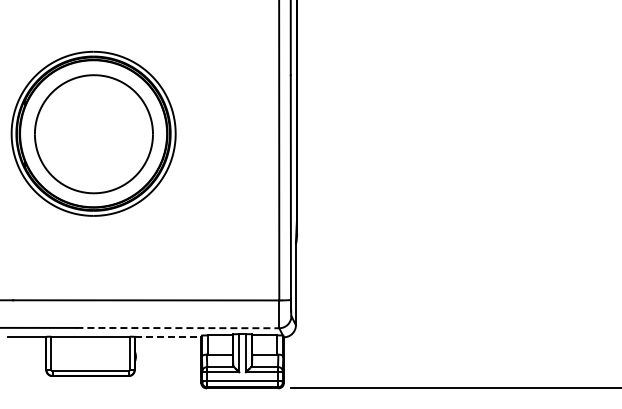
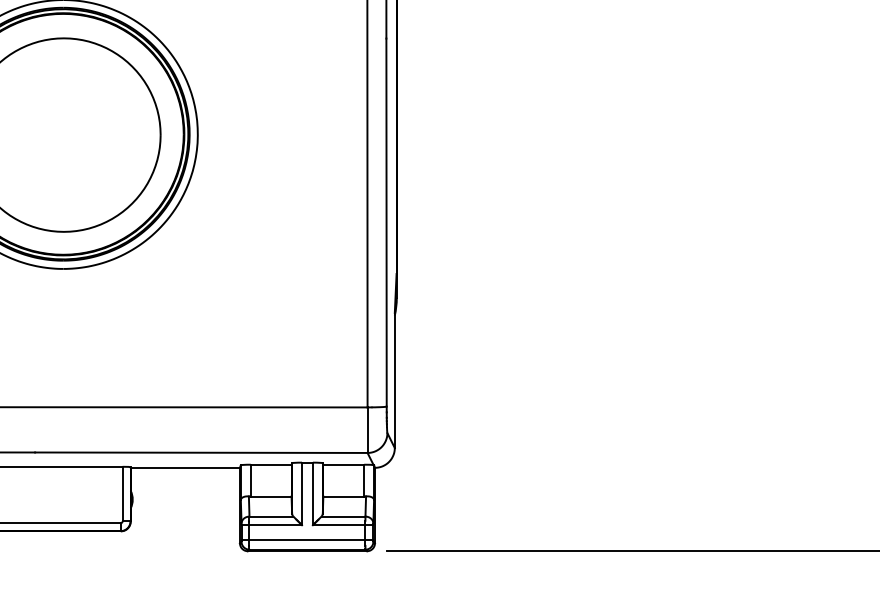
line: (178, 328) -> (202, 453), dashed -> solid
line: (168, 337) -> (186, 468), dashed -> solid

